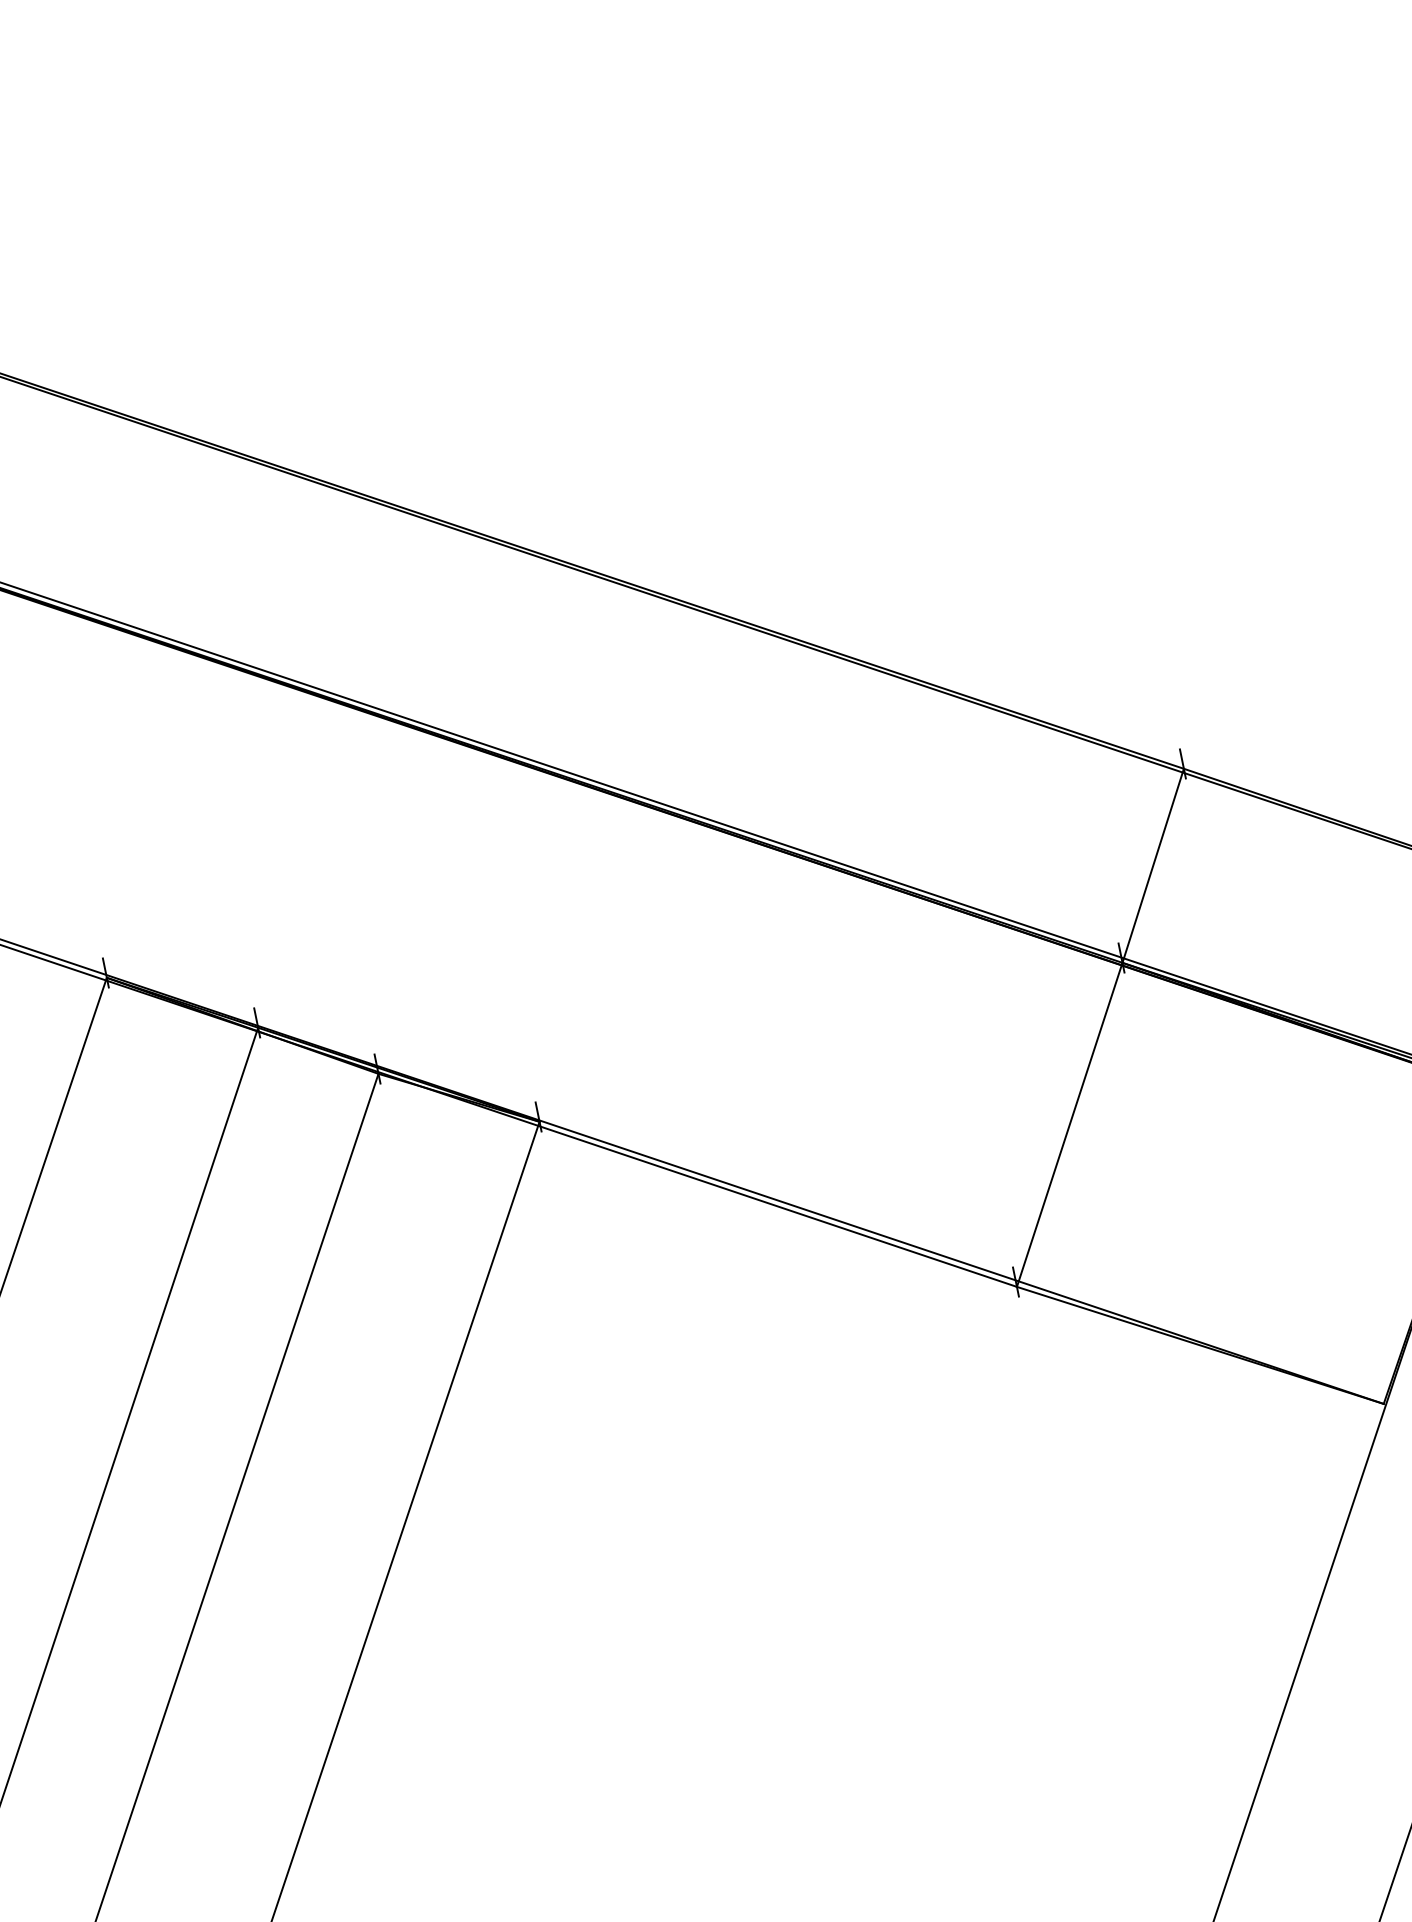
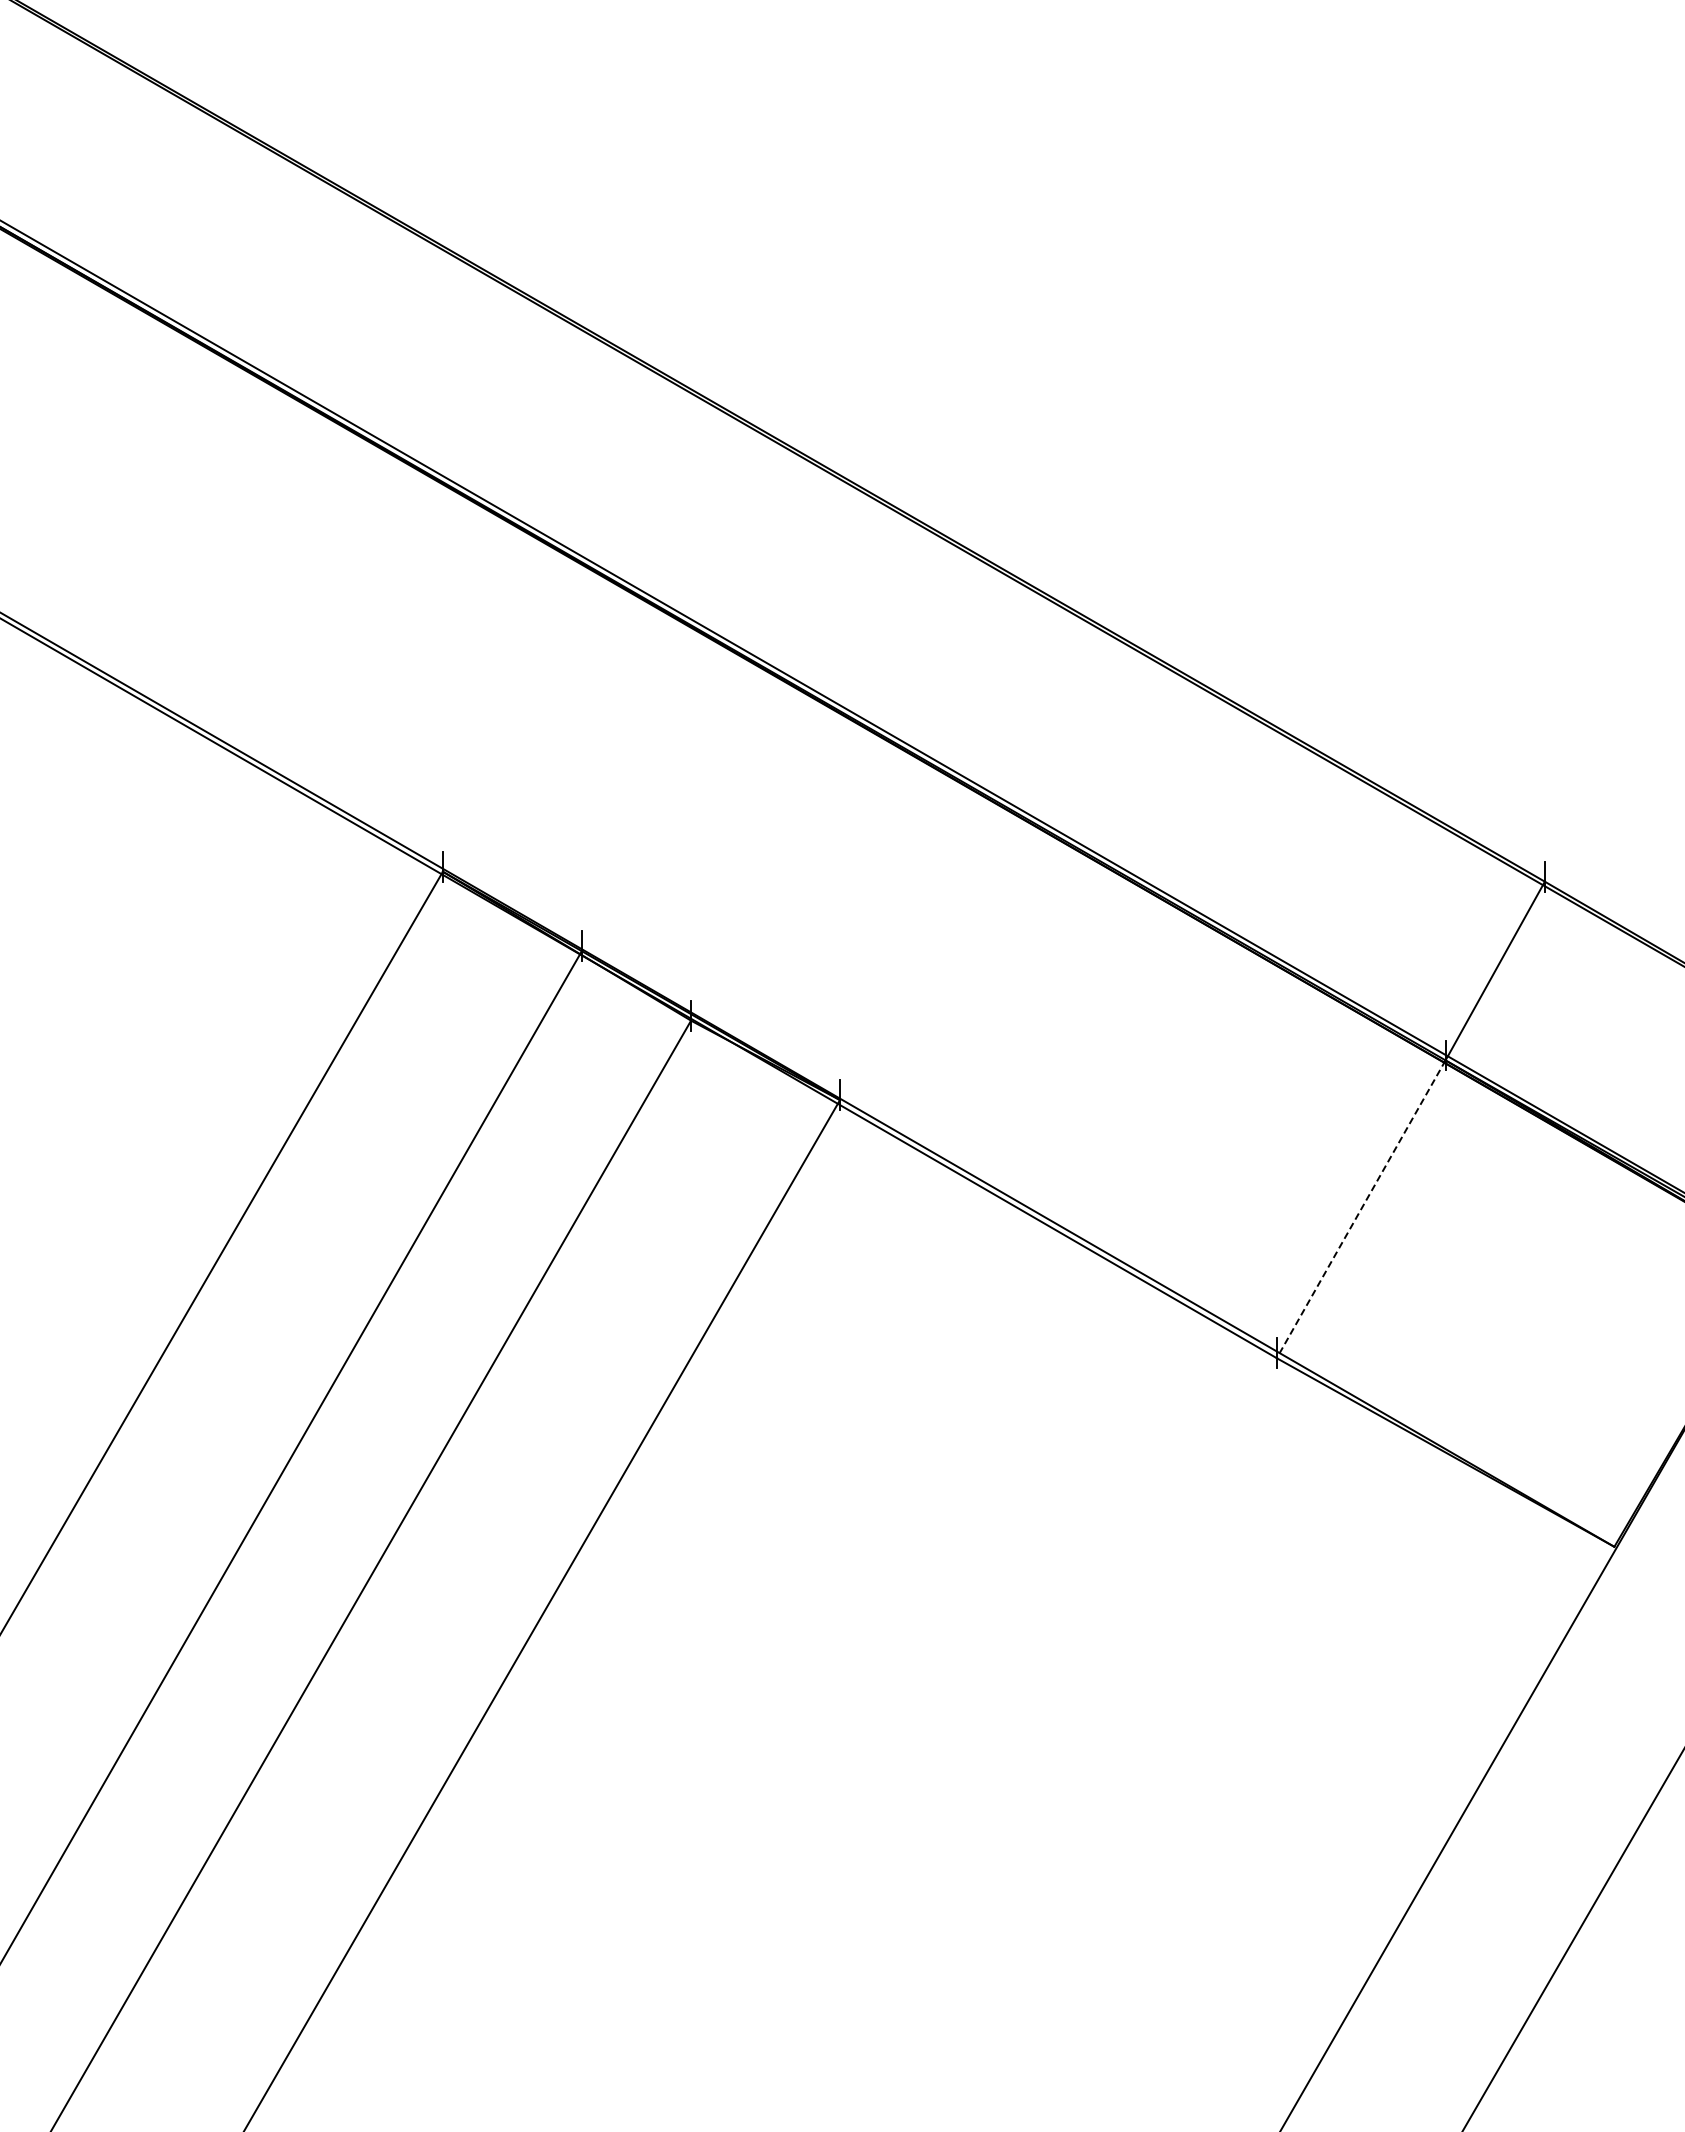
line: (1069, 1125) -> (1360, 1209), solid -> dashed

